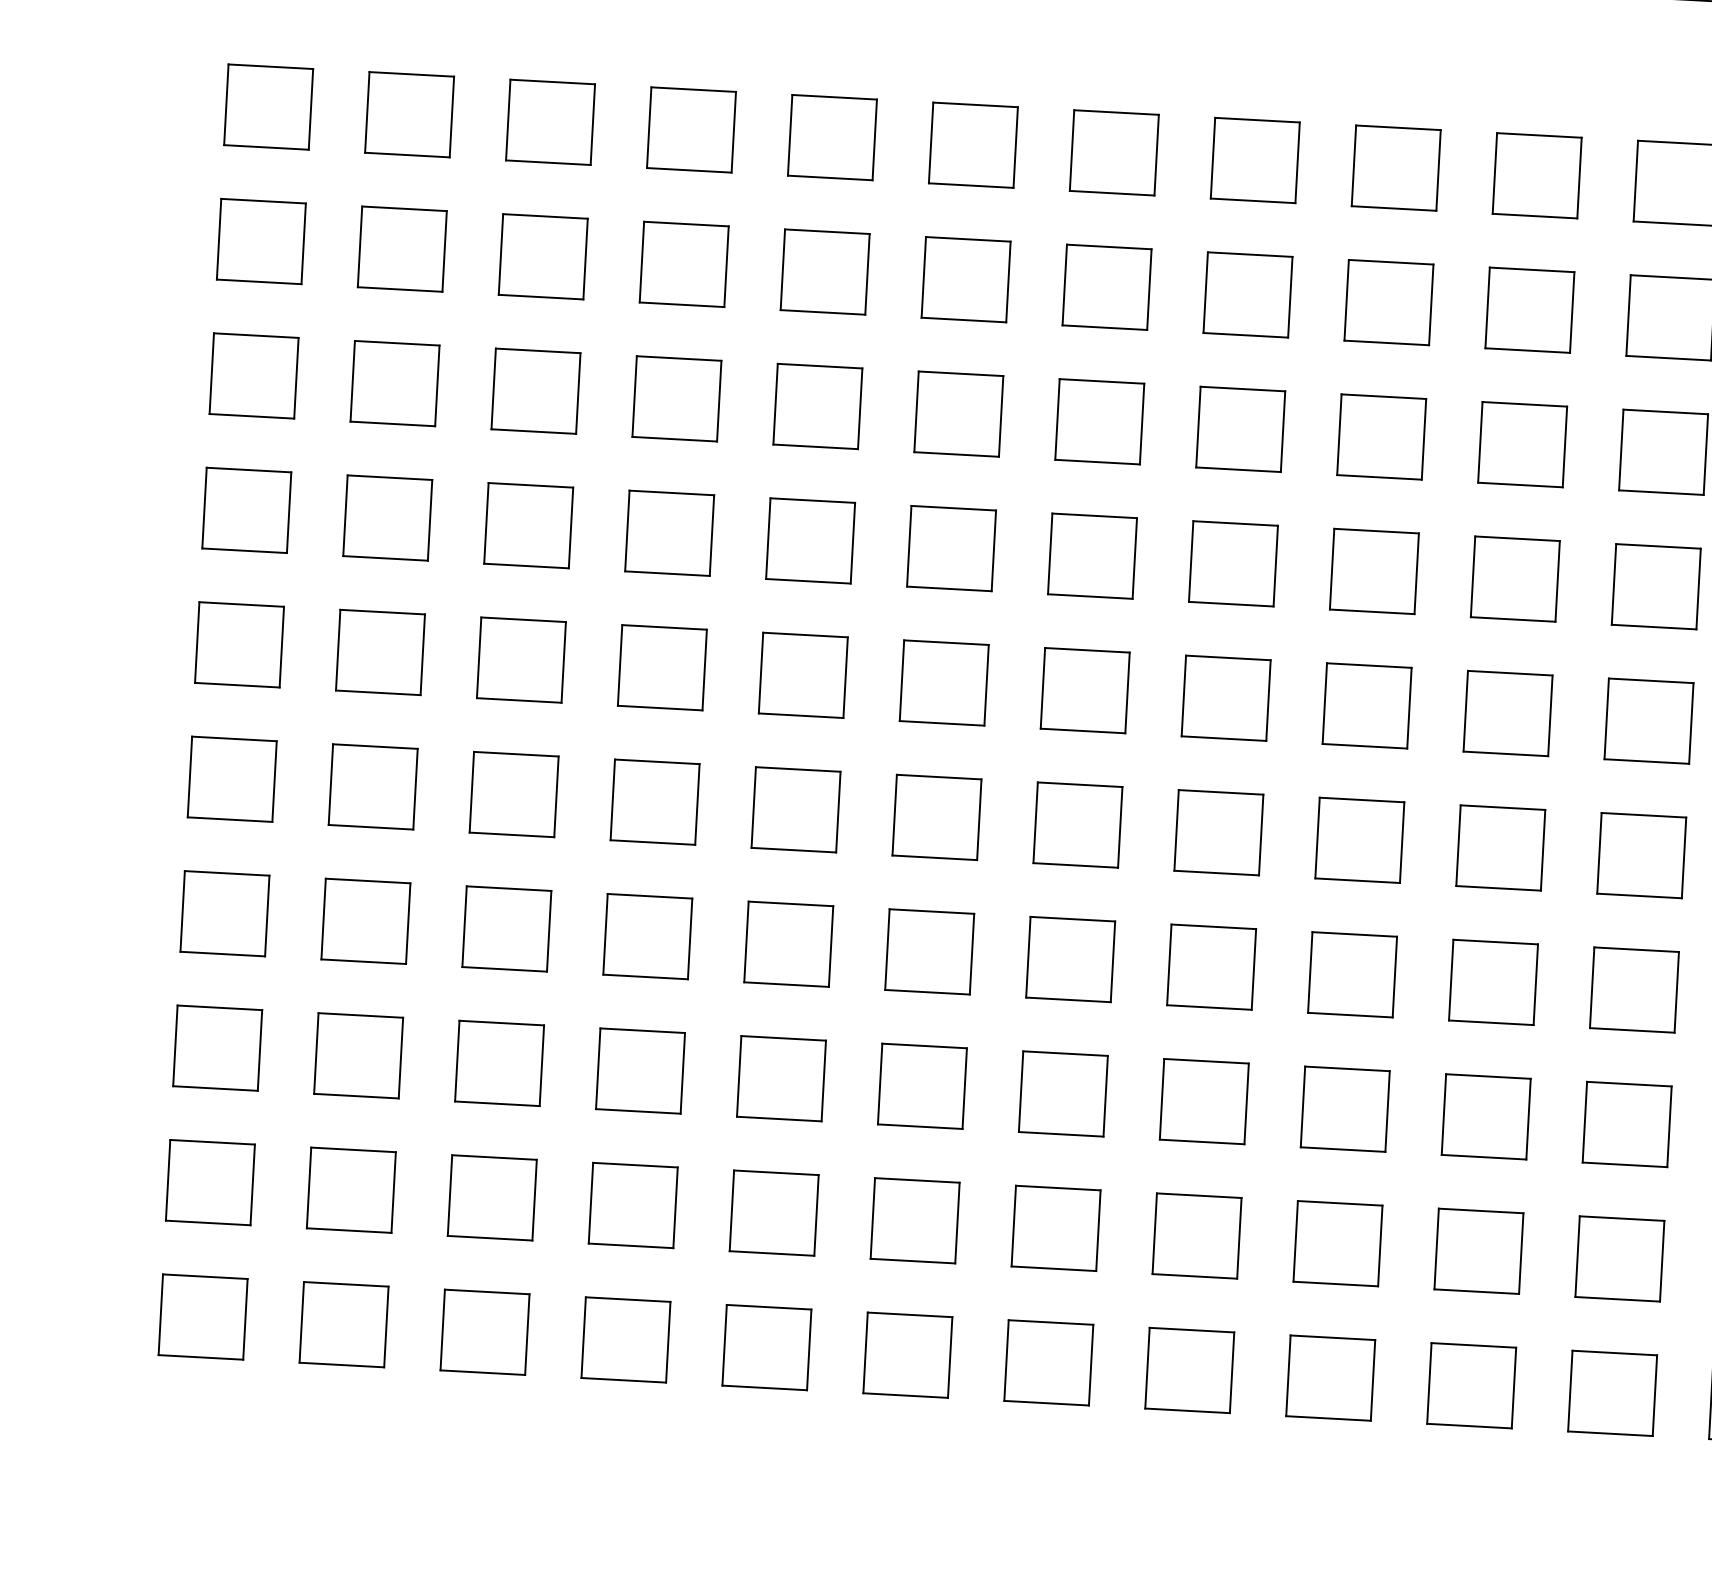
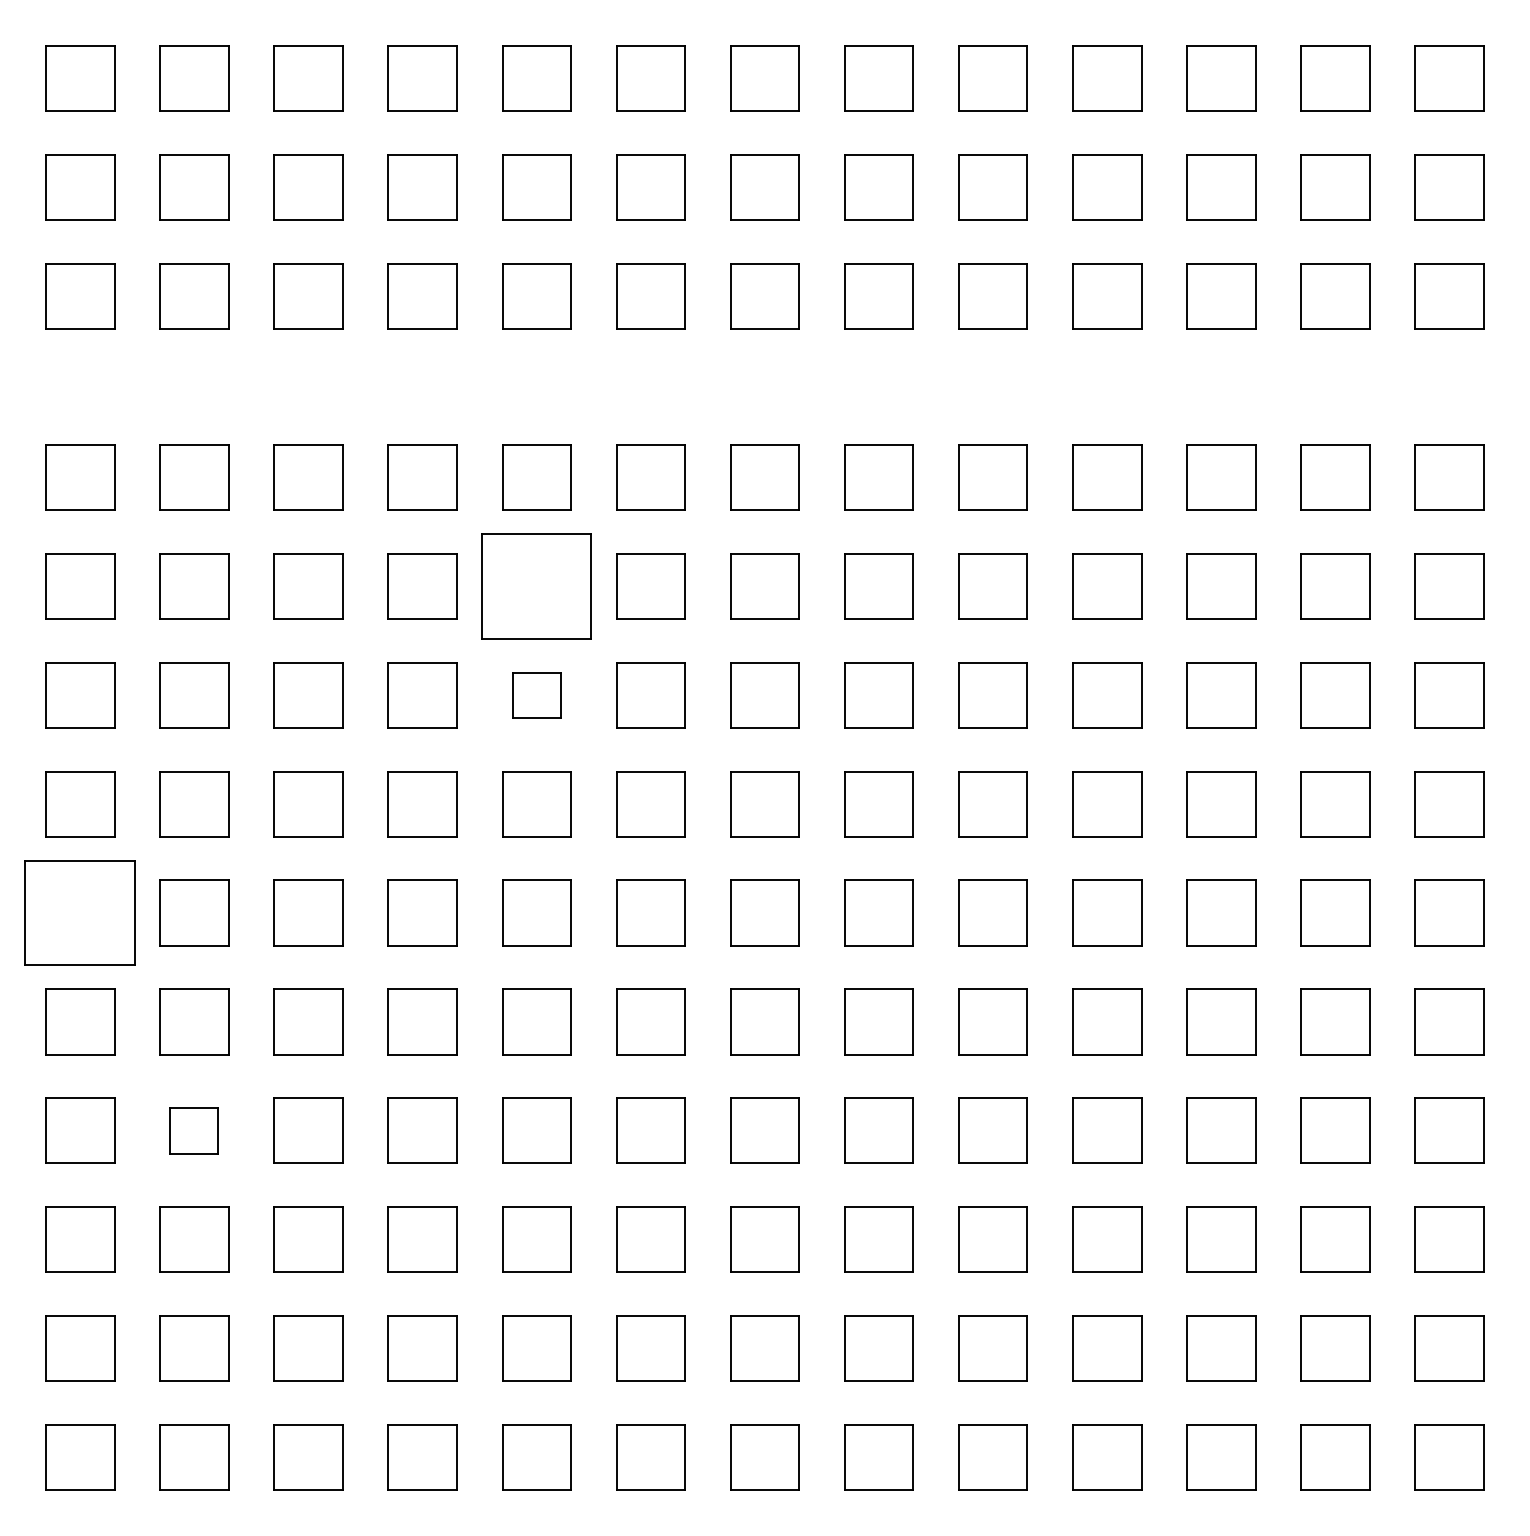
part: (824, 272) -> (536, 586), size x1.6
part: (817, 406) -> (536, 695), size x0.7
part: (239, 644) -> (80, 912), size x1.6
part: (366, 921) -> (194, 1130), size x0.7

